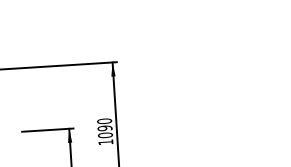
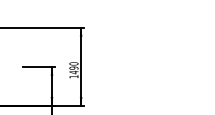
text: (104, 135) -> (73, 72), 1090 -> 1490

